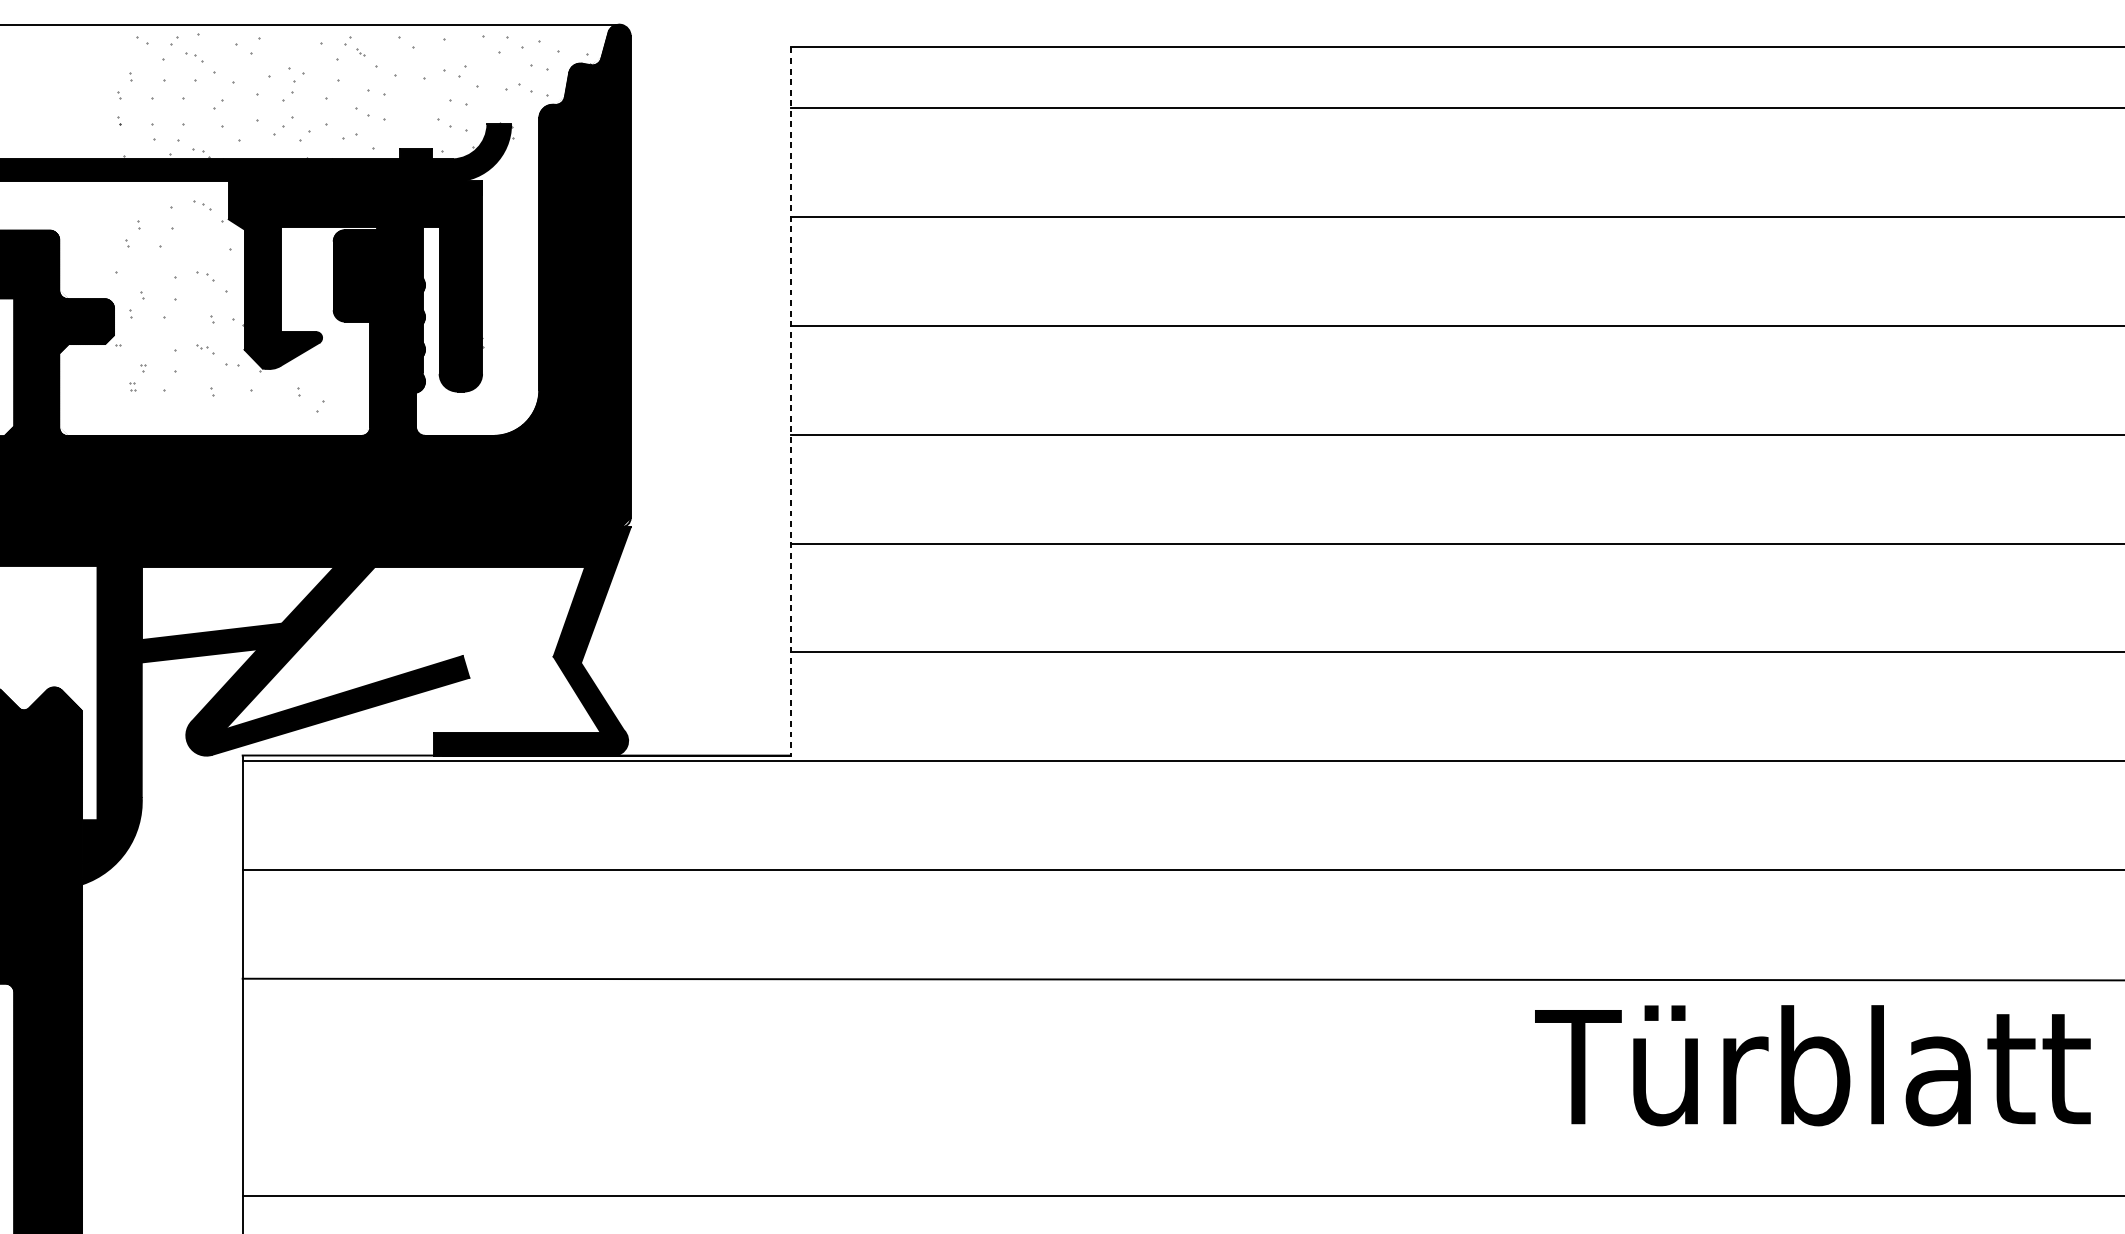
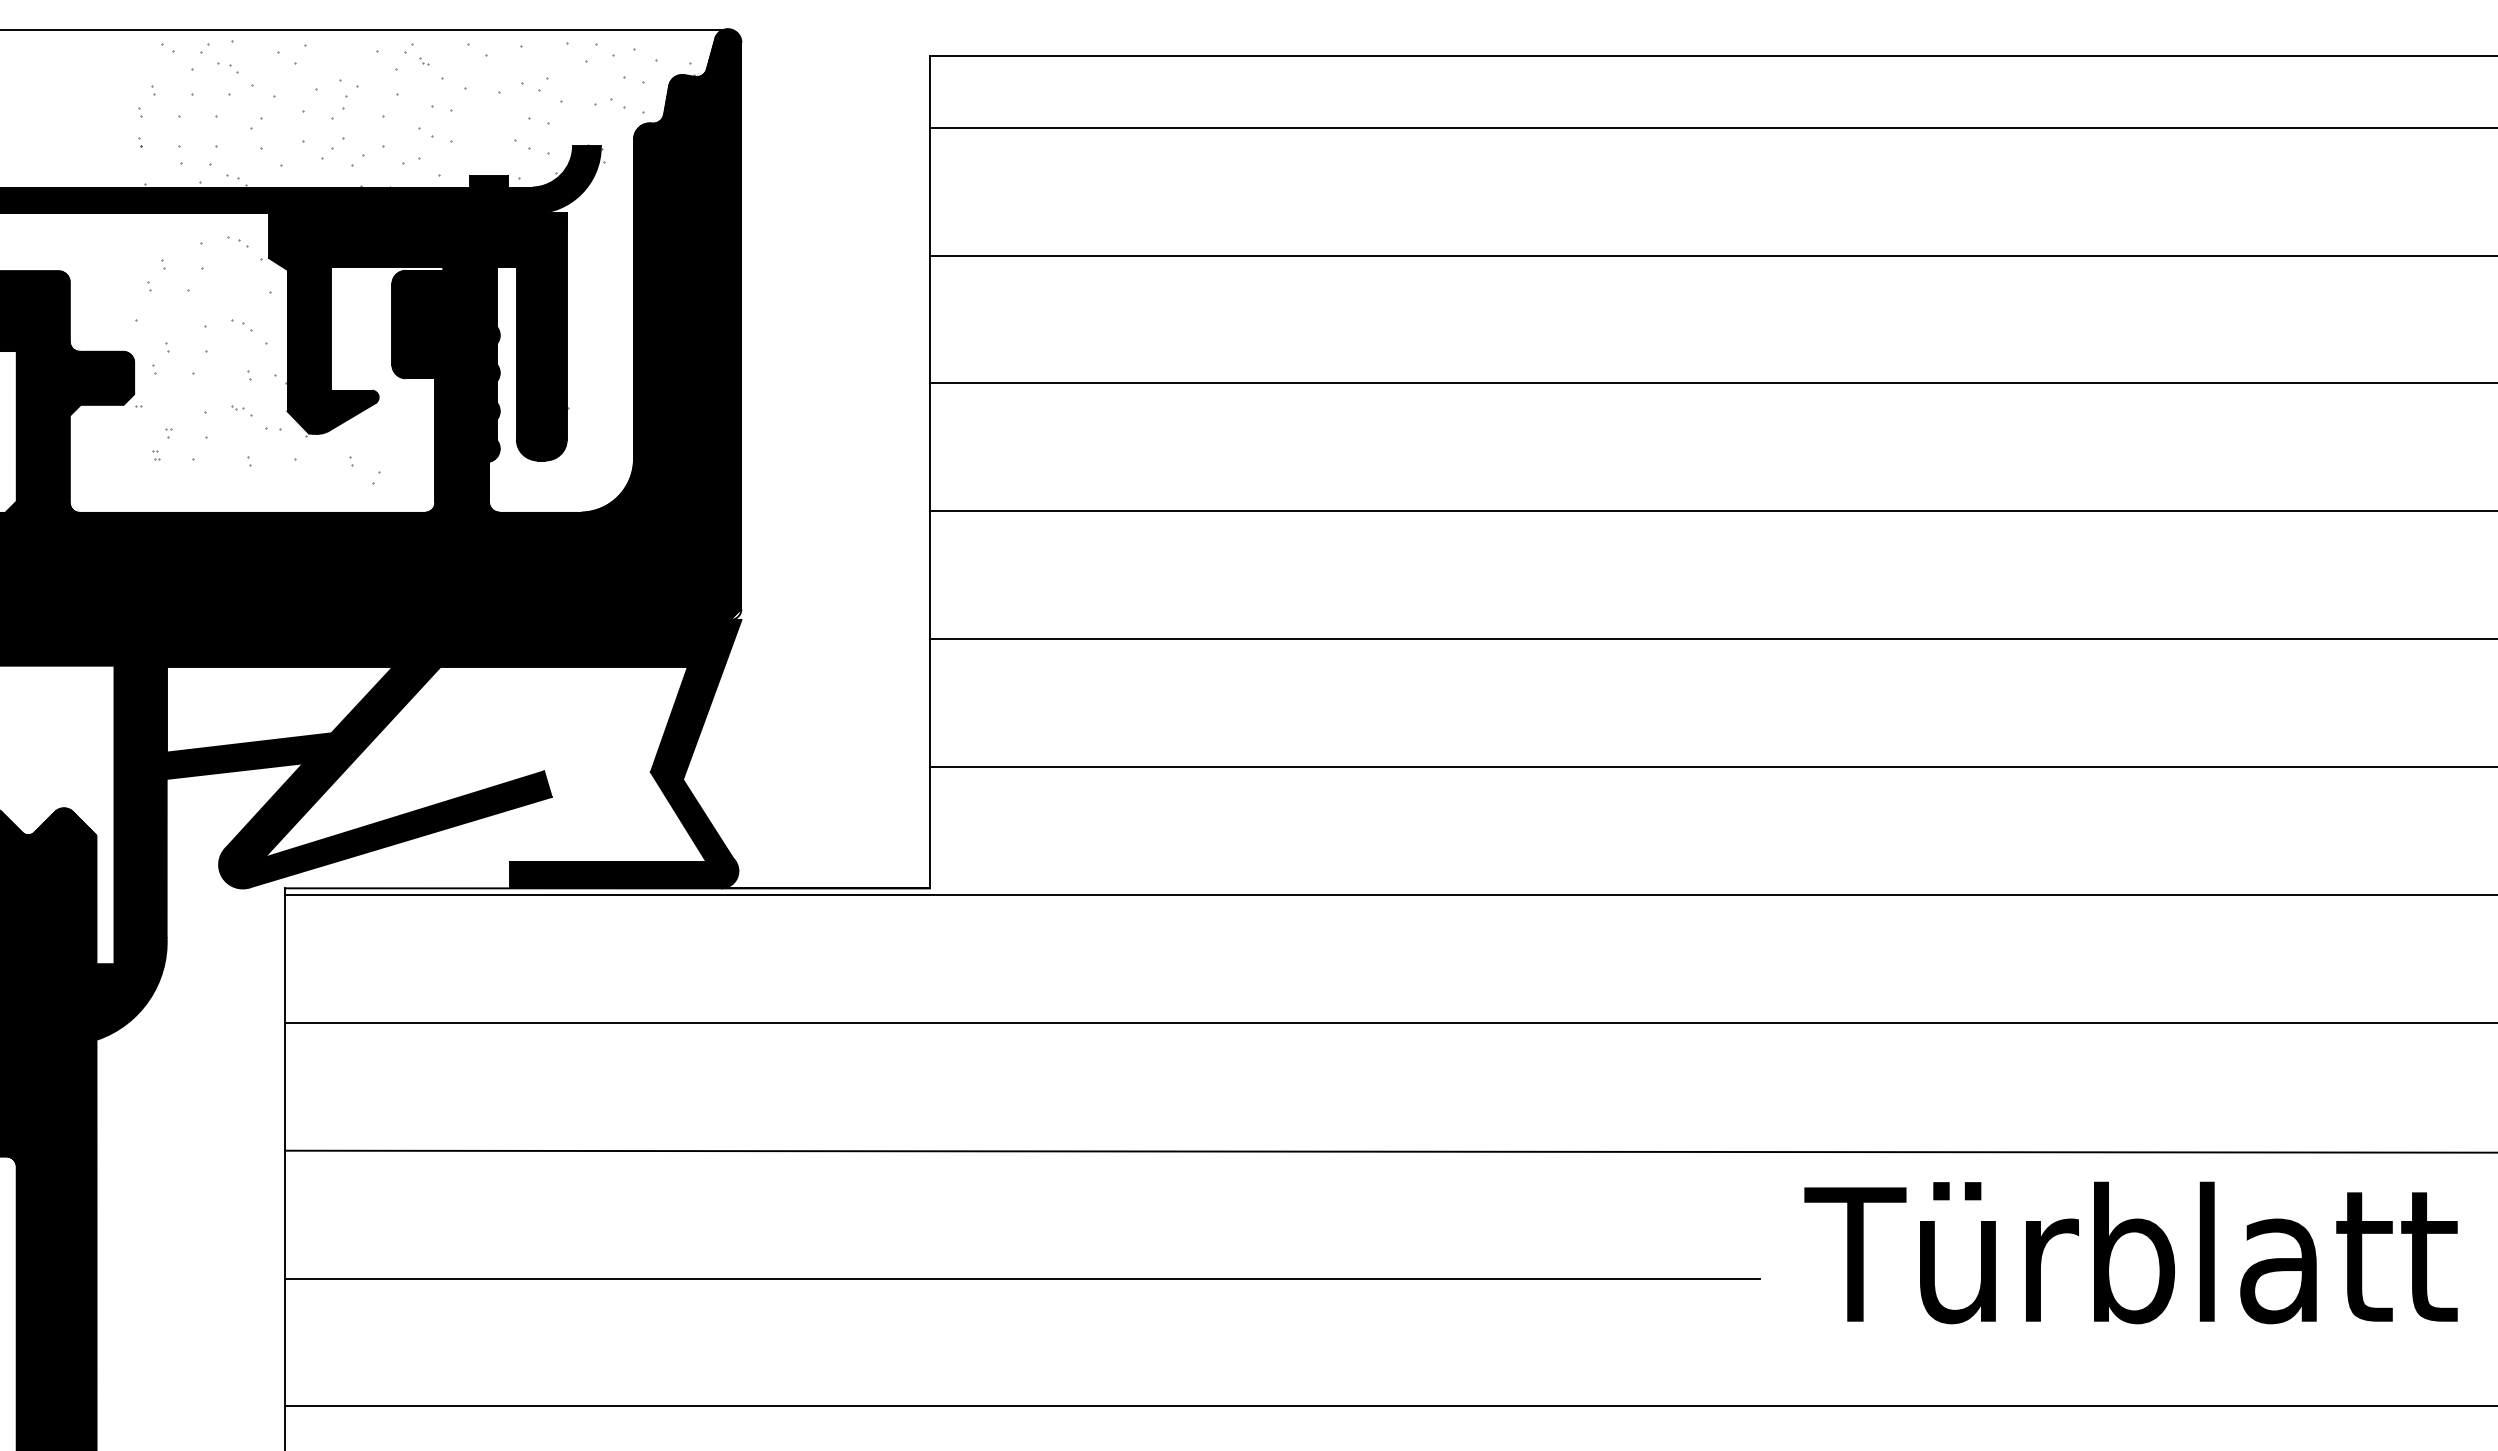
line: (790, 401) -> (929, 472), dashed -> solid
line: (869, 1087) -> (1022, 1278), added

